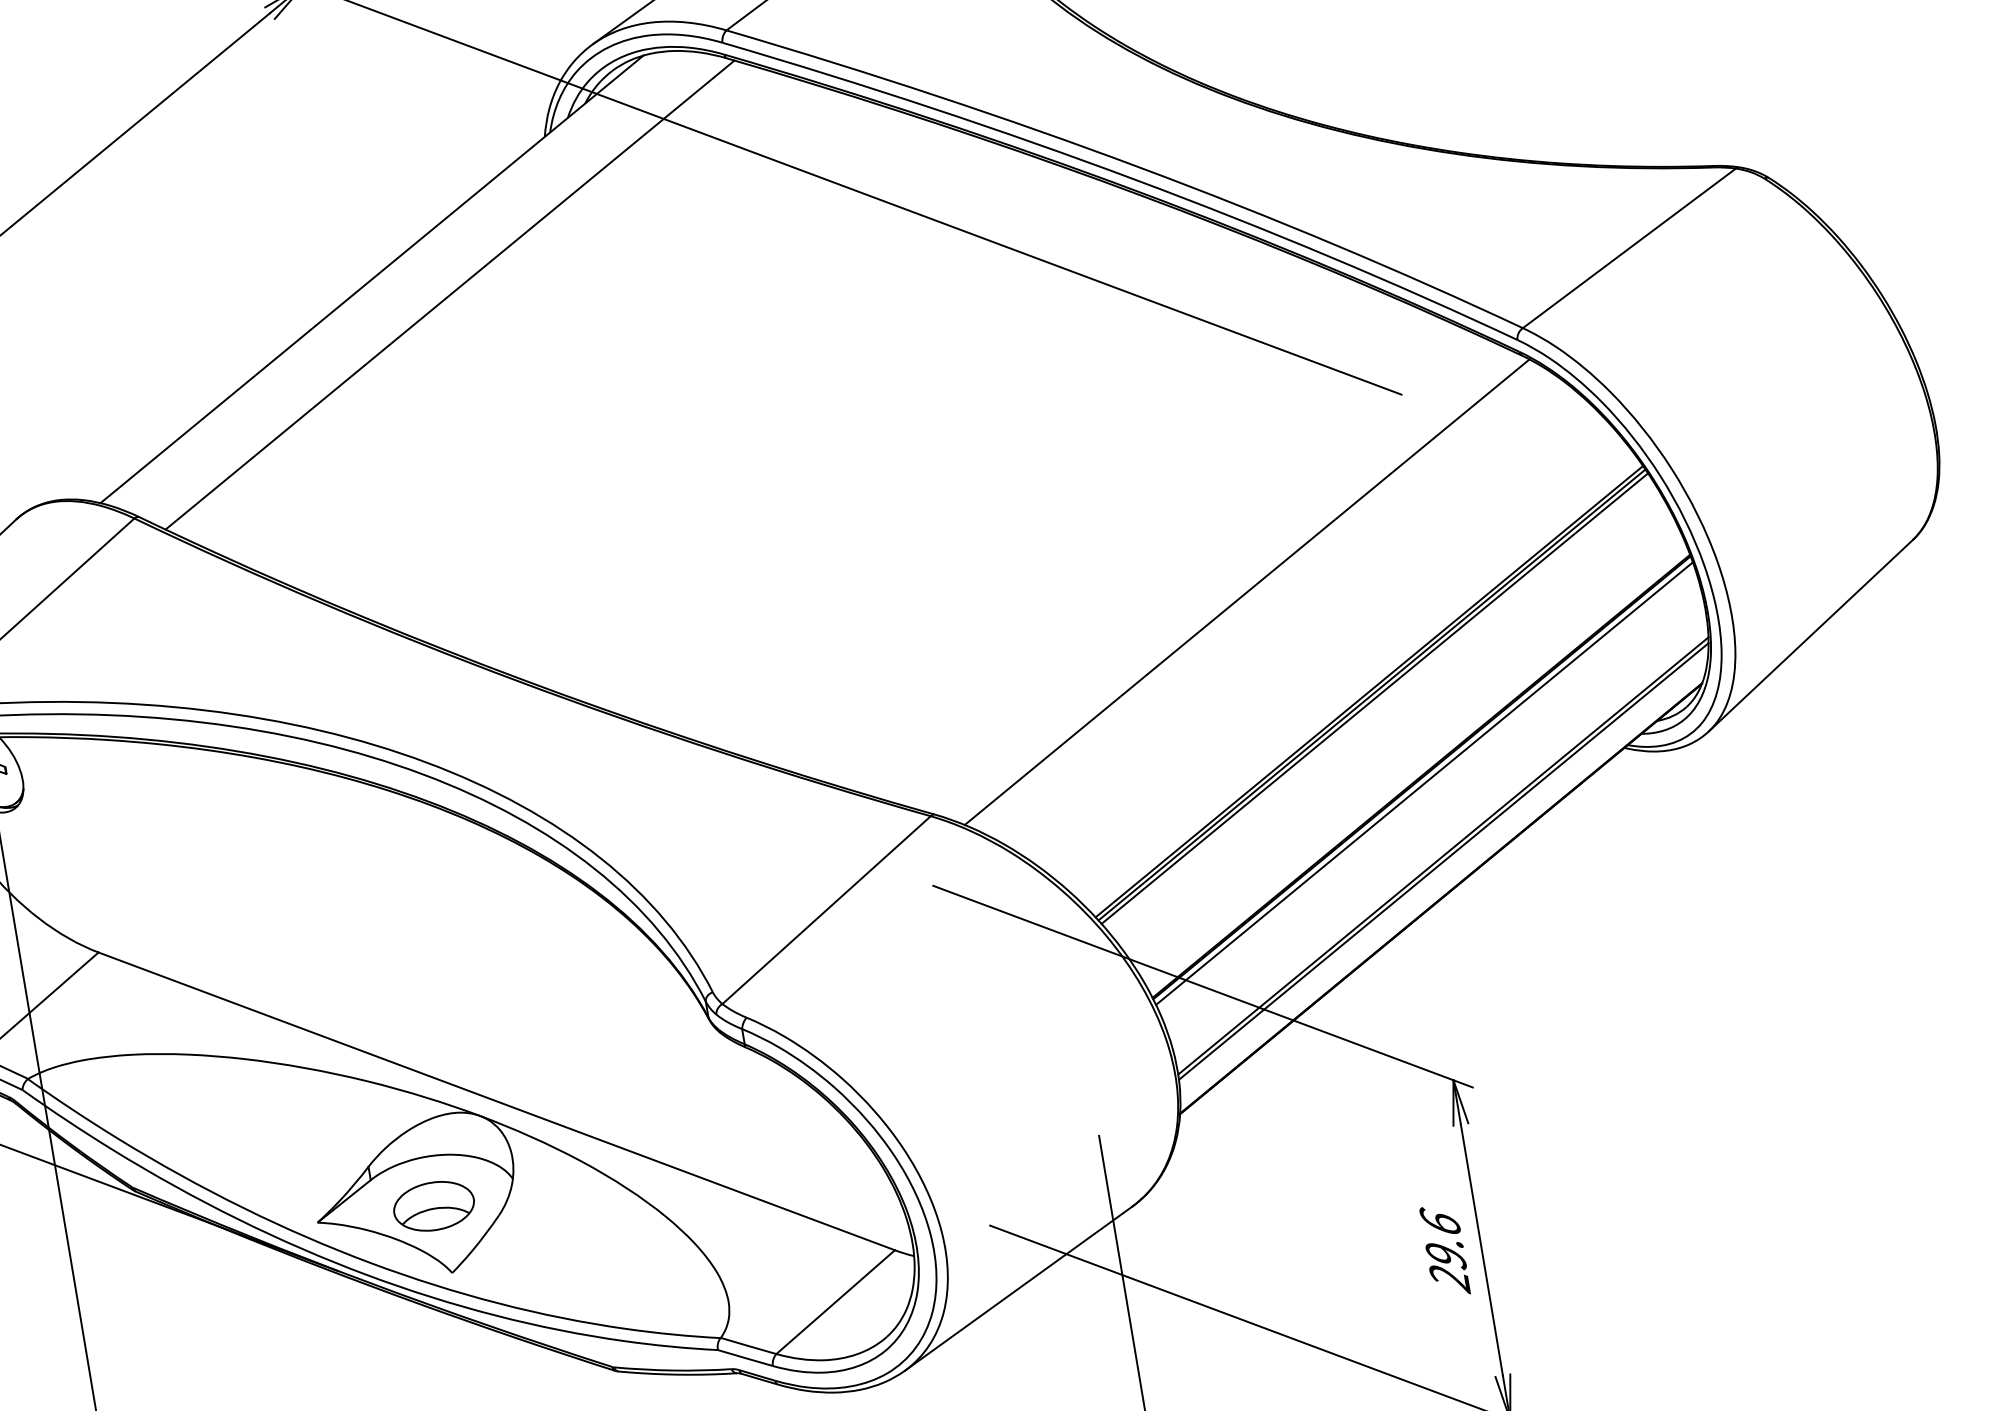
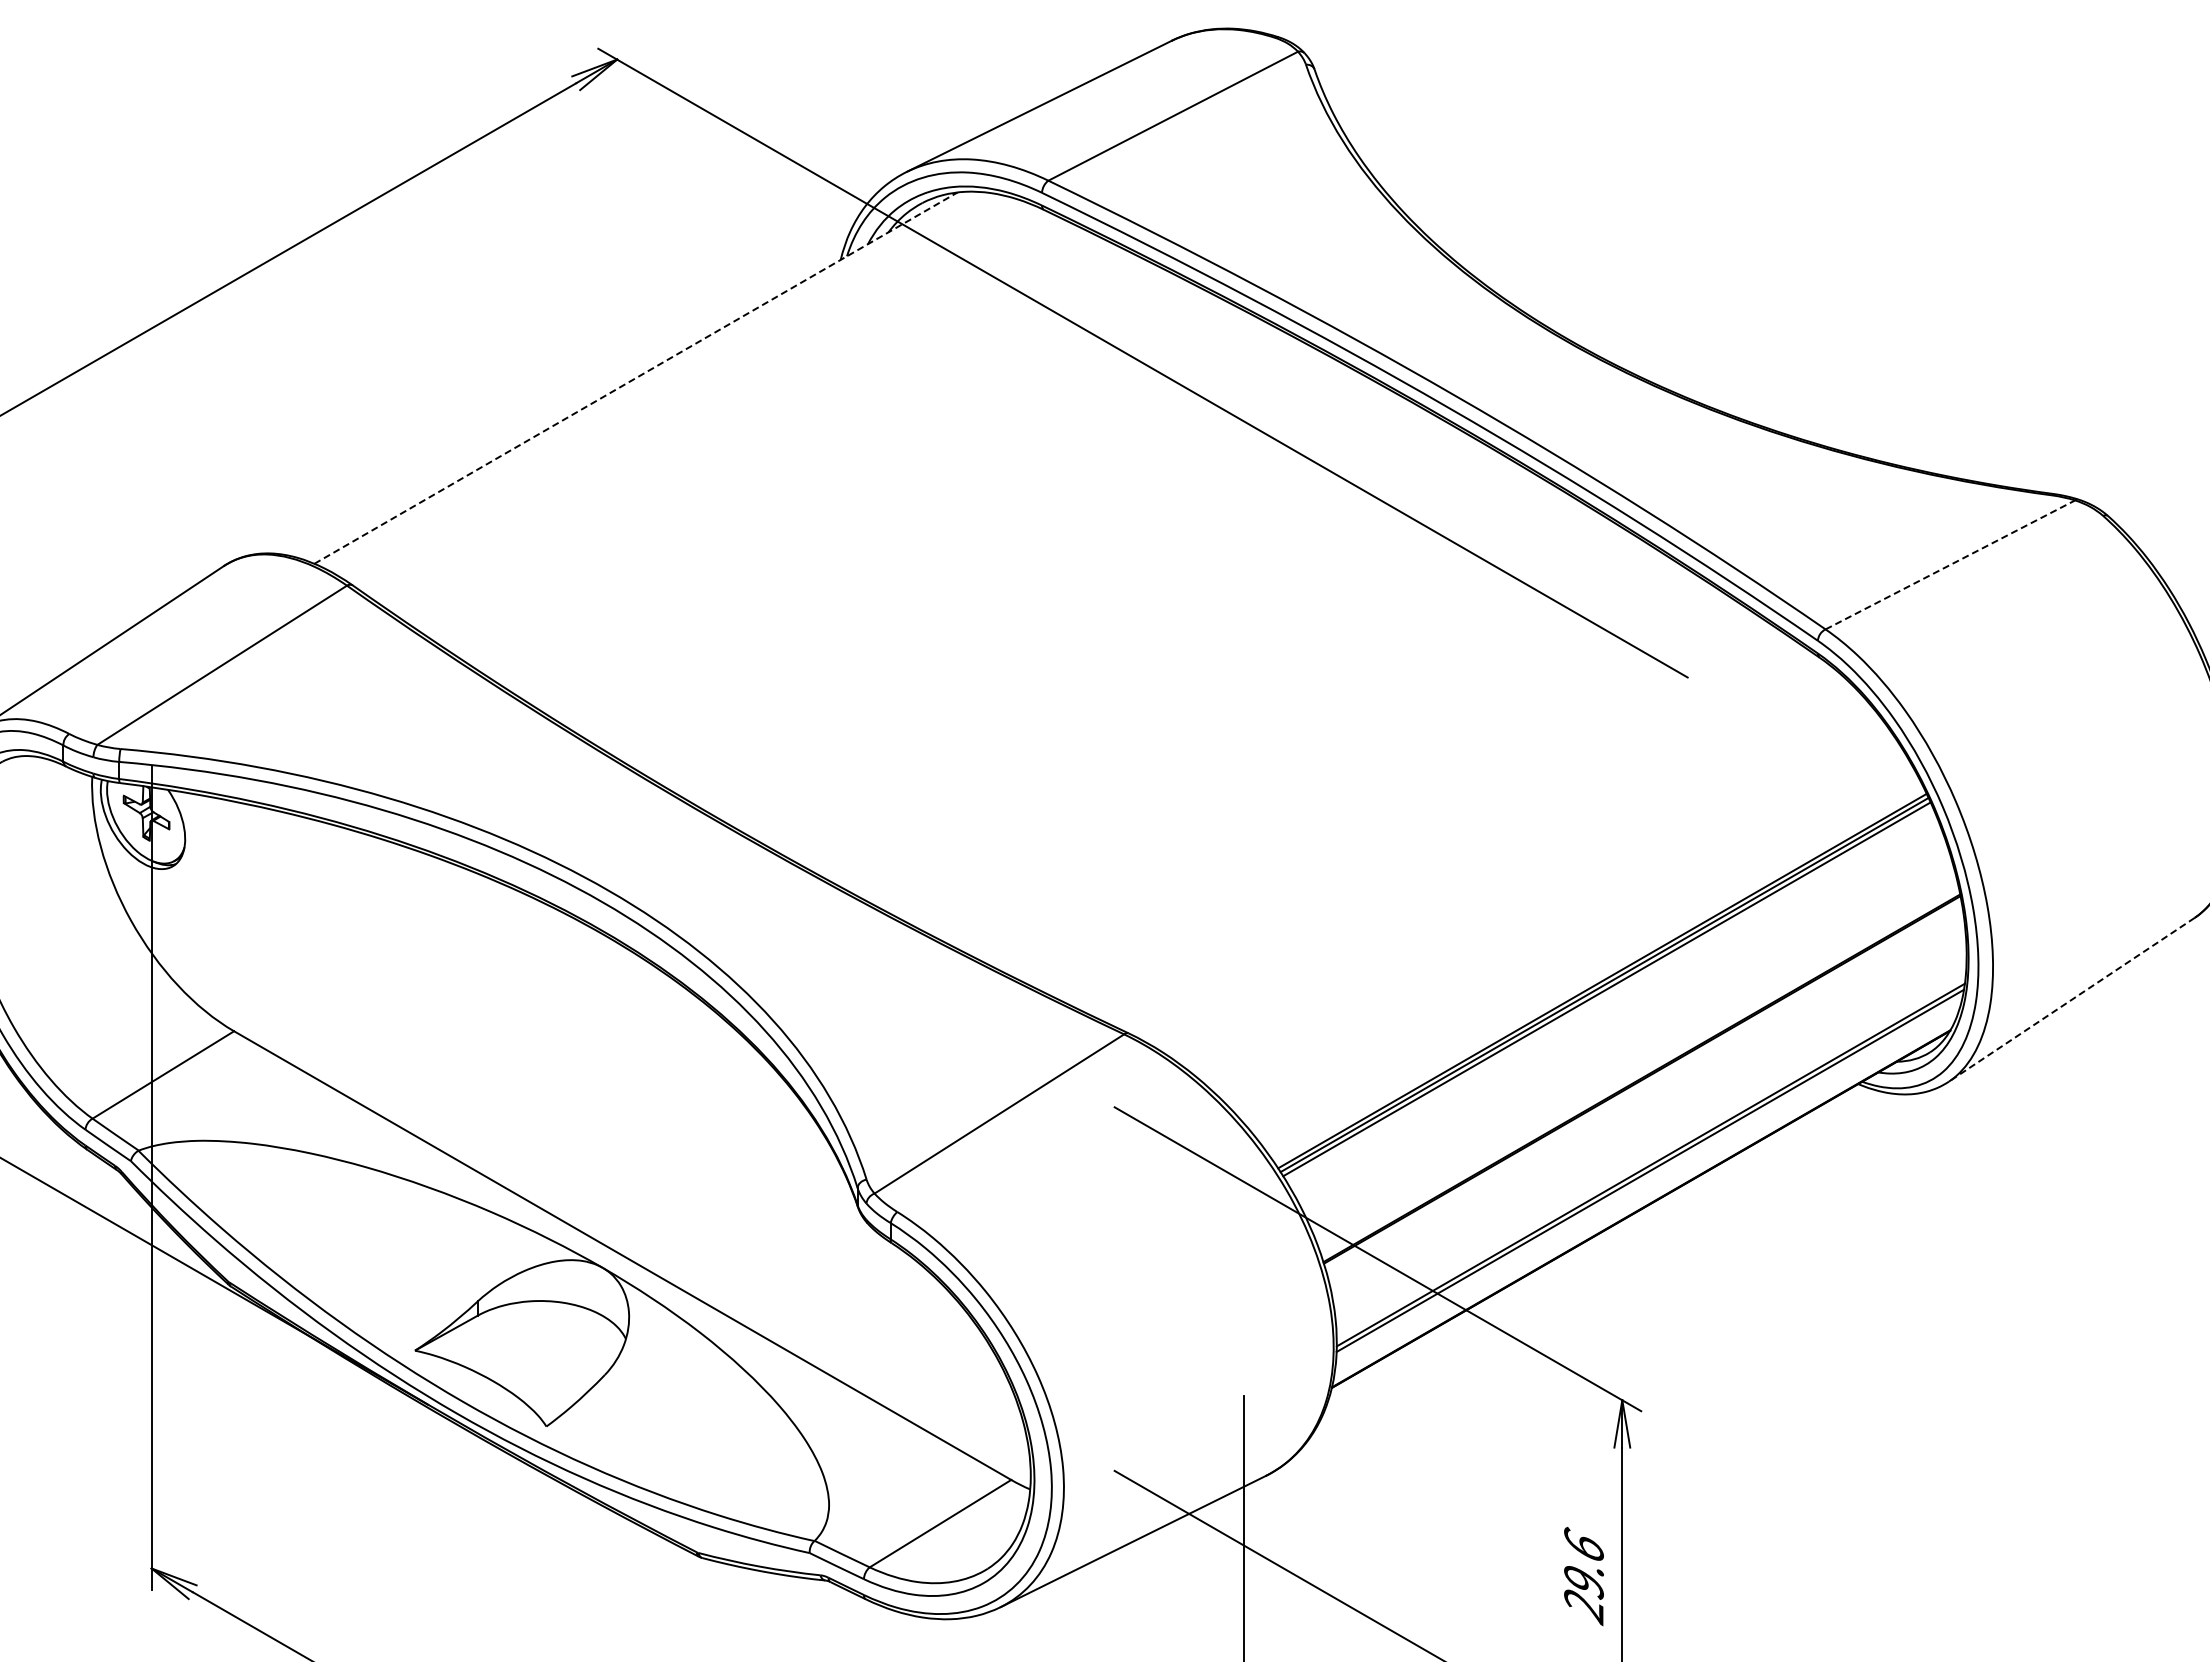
line: (1629, 247) -> (1950, 564), solid -> dashed
line: (372, 278) -> (636, 377), solid -> dashed
line: (449, 294) -> (714, 407), removed
line: (1247, 592) -> (1492, 856), removed
line: (1810, 635) -> (2071, 999), solid -> dashed
line: (1424, 783) -> (1643, 1086), removed
part: (433, 1206) -> (538, 1353), removed

